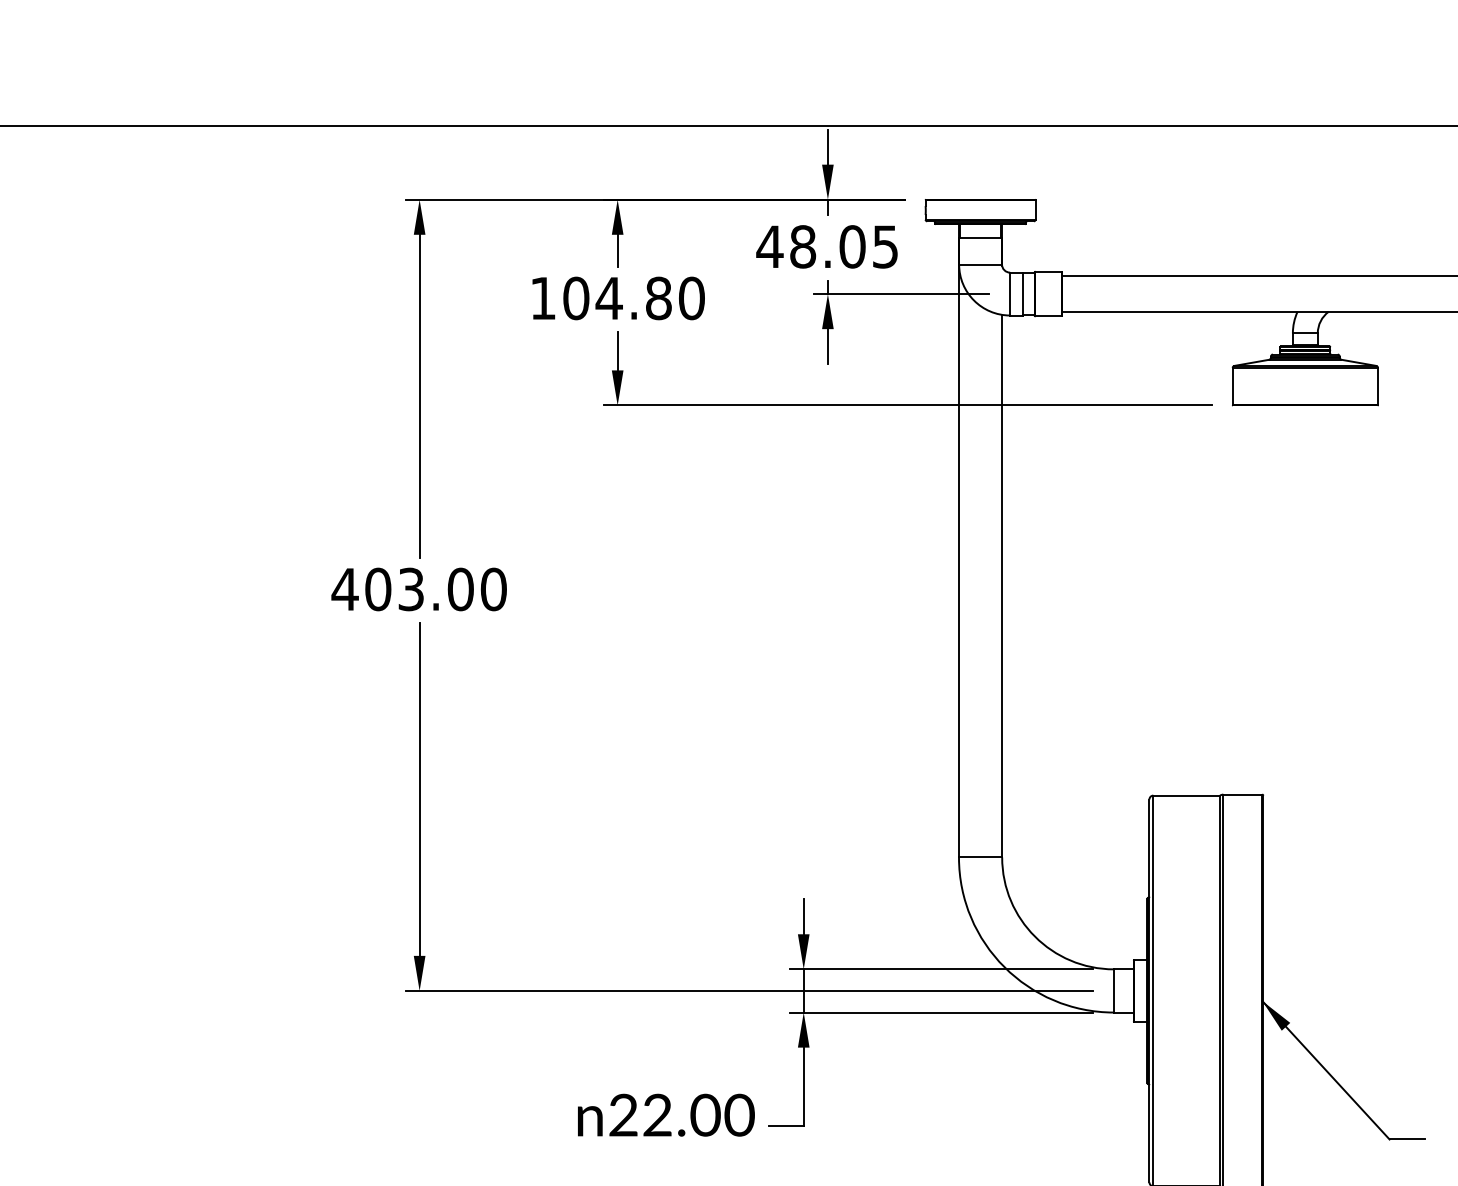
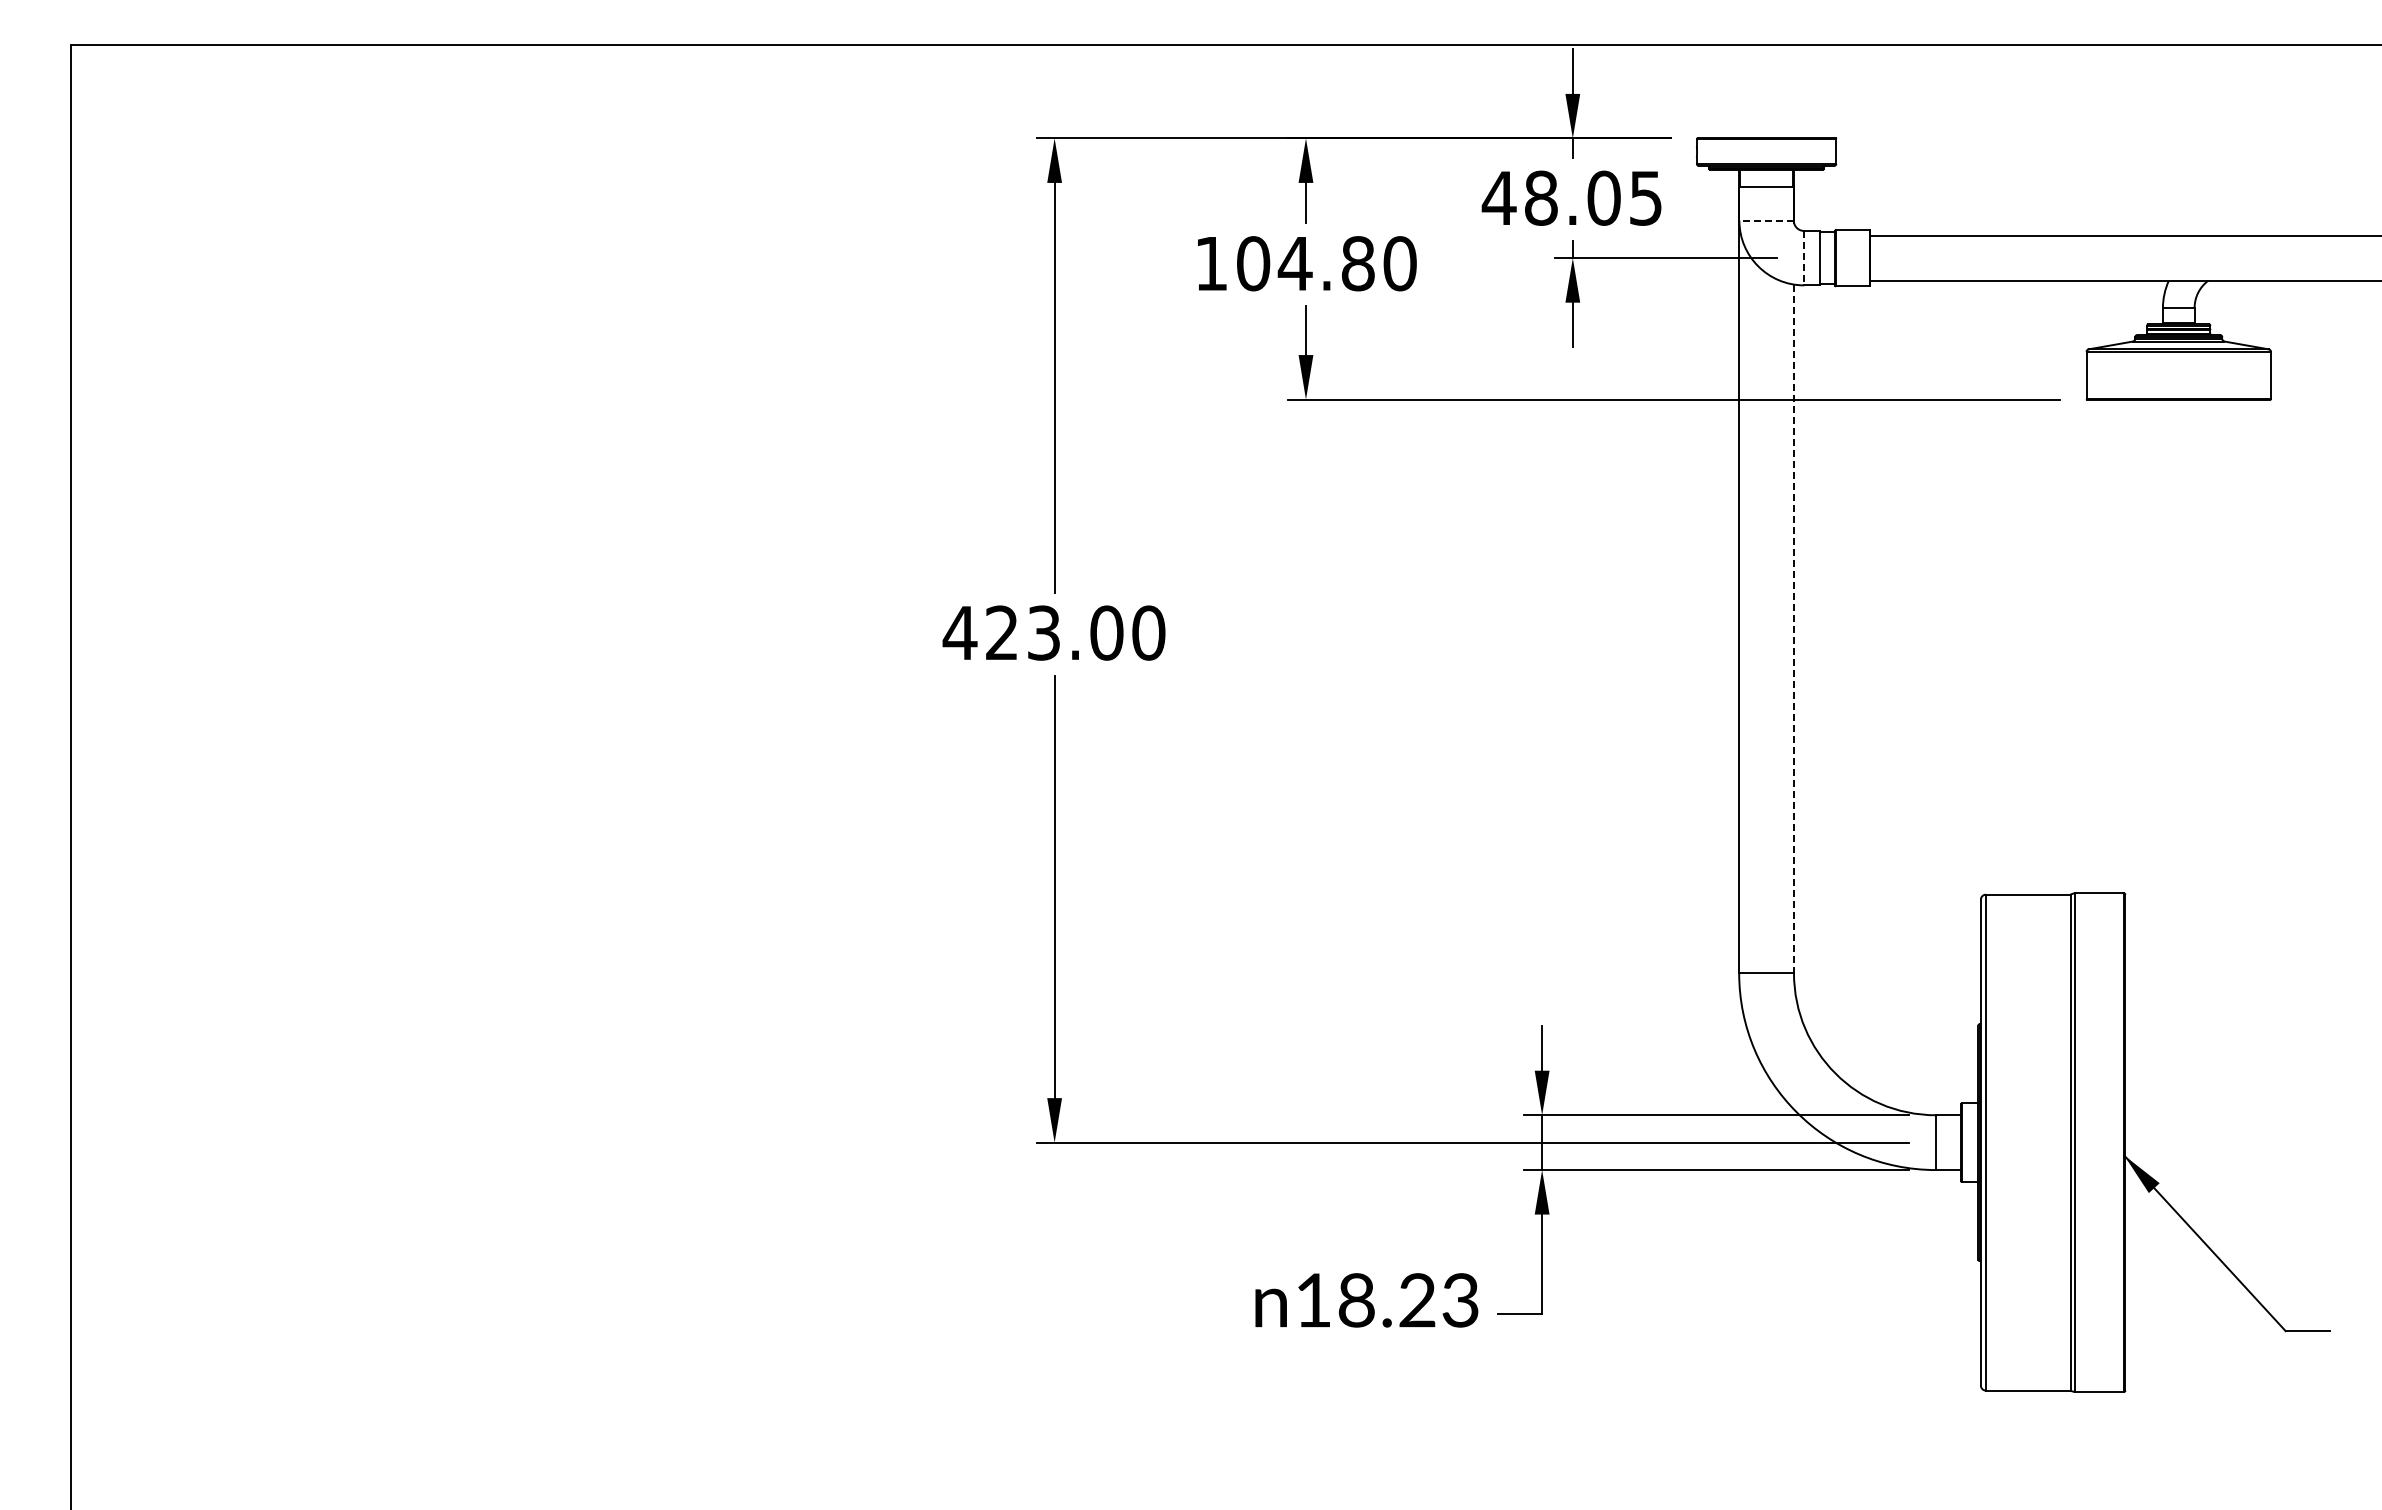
line: (980, 264) -> (1766, 220), solid -> dashed
line: (1010, 294) -> (1804, 258), solid -> dashed
line: (1002, 586) -> (1794, 629), solid -> dashed
text: (377, 589) -> (1001, 632), 403.00 -> 423.00
text: (681, 1115) -> (1387, 1300), 22.00 -> 18.23

